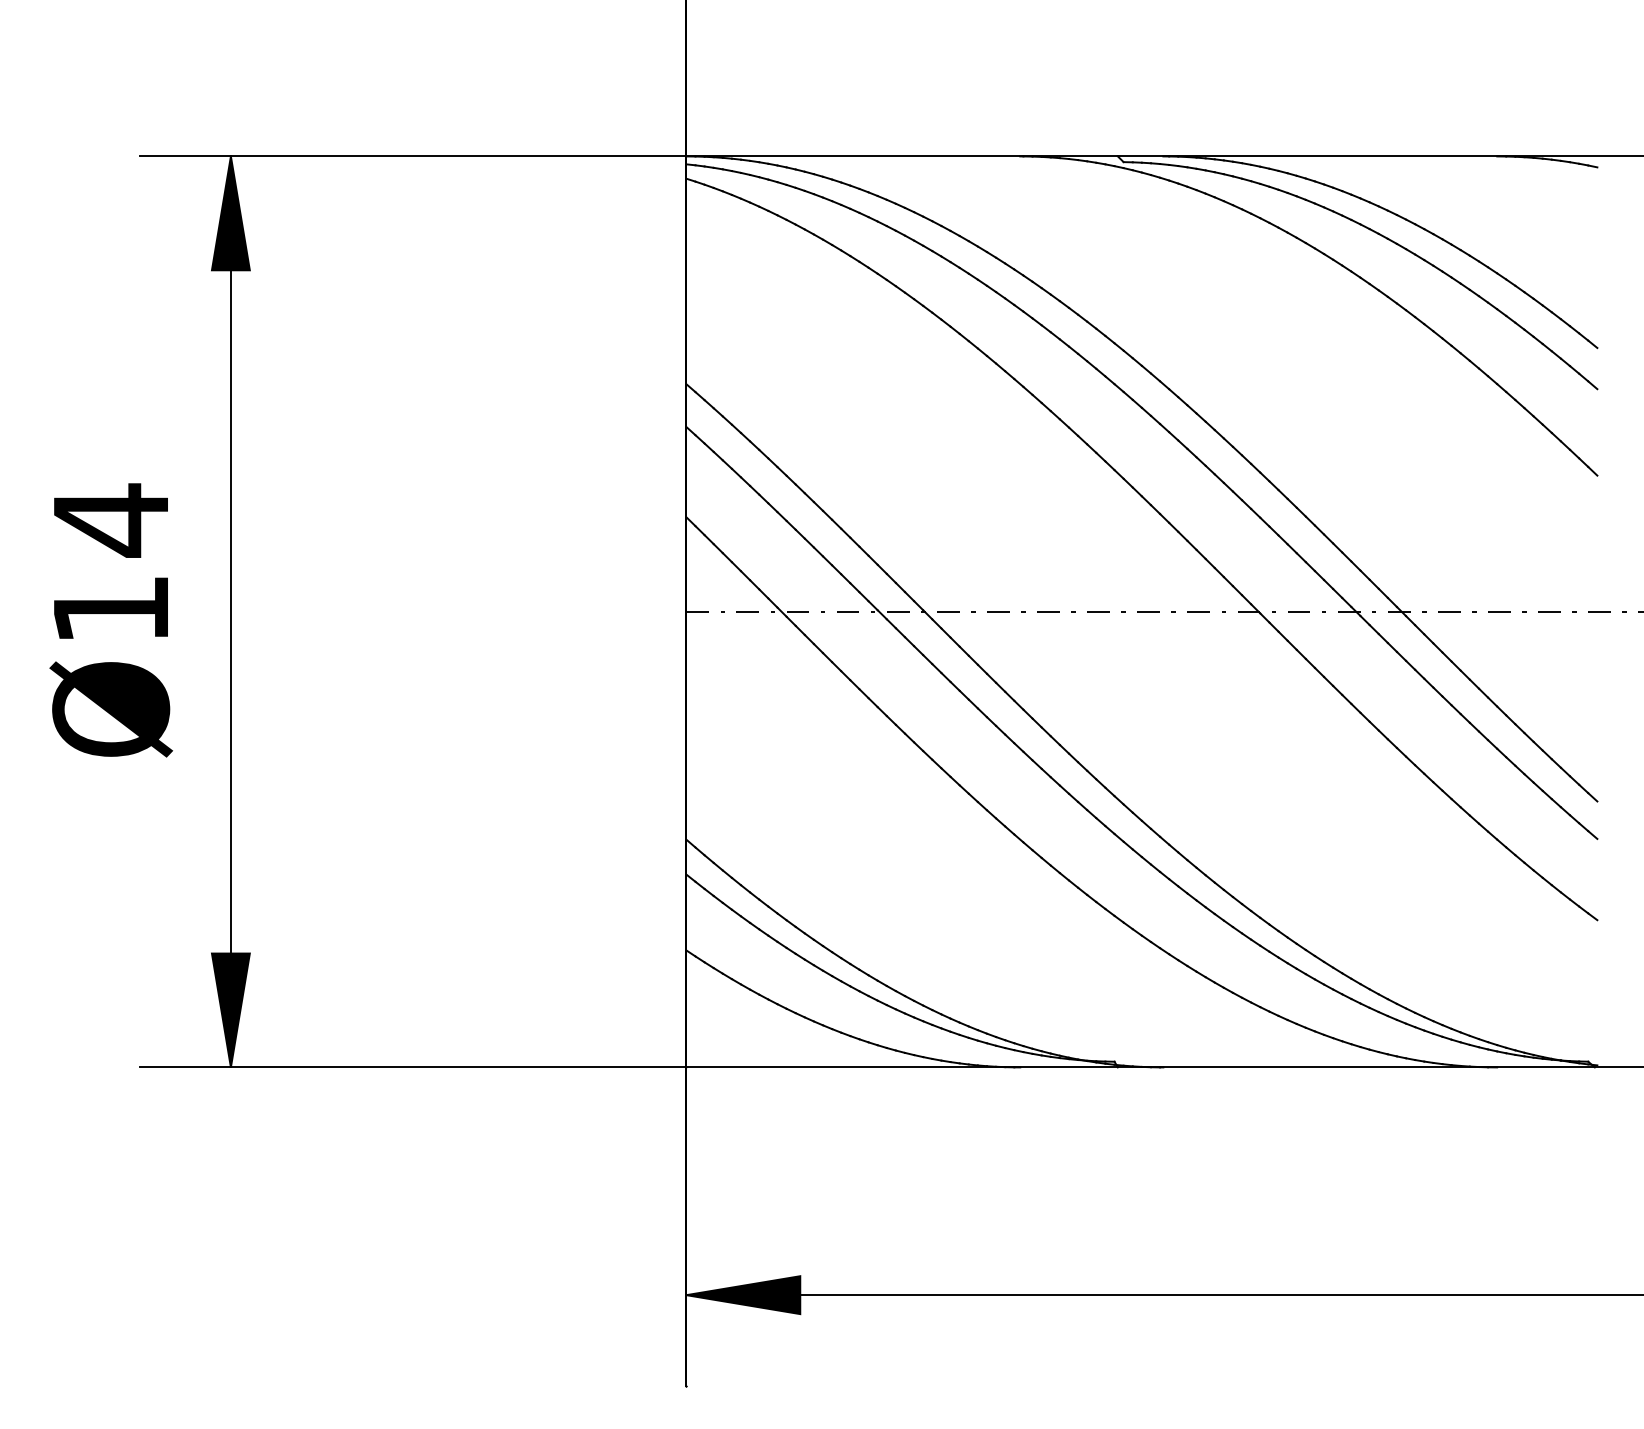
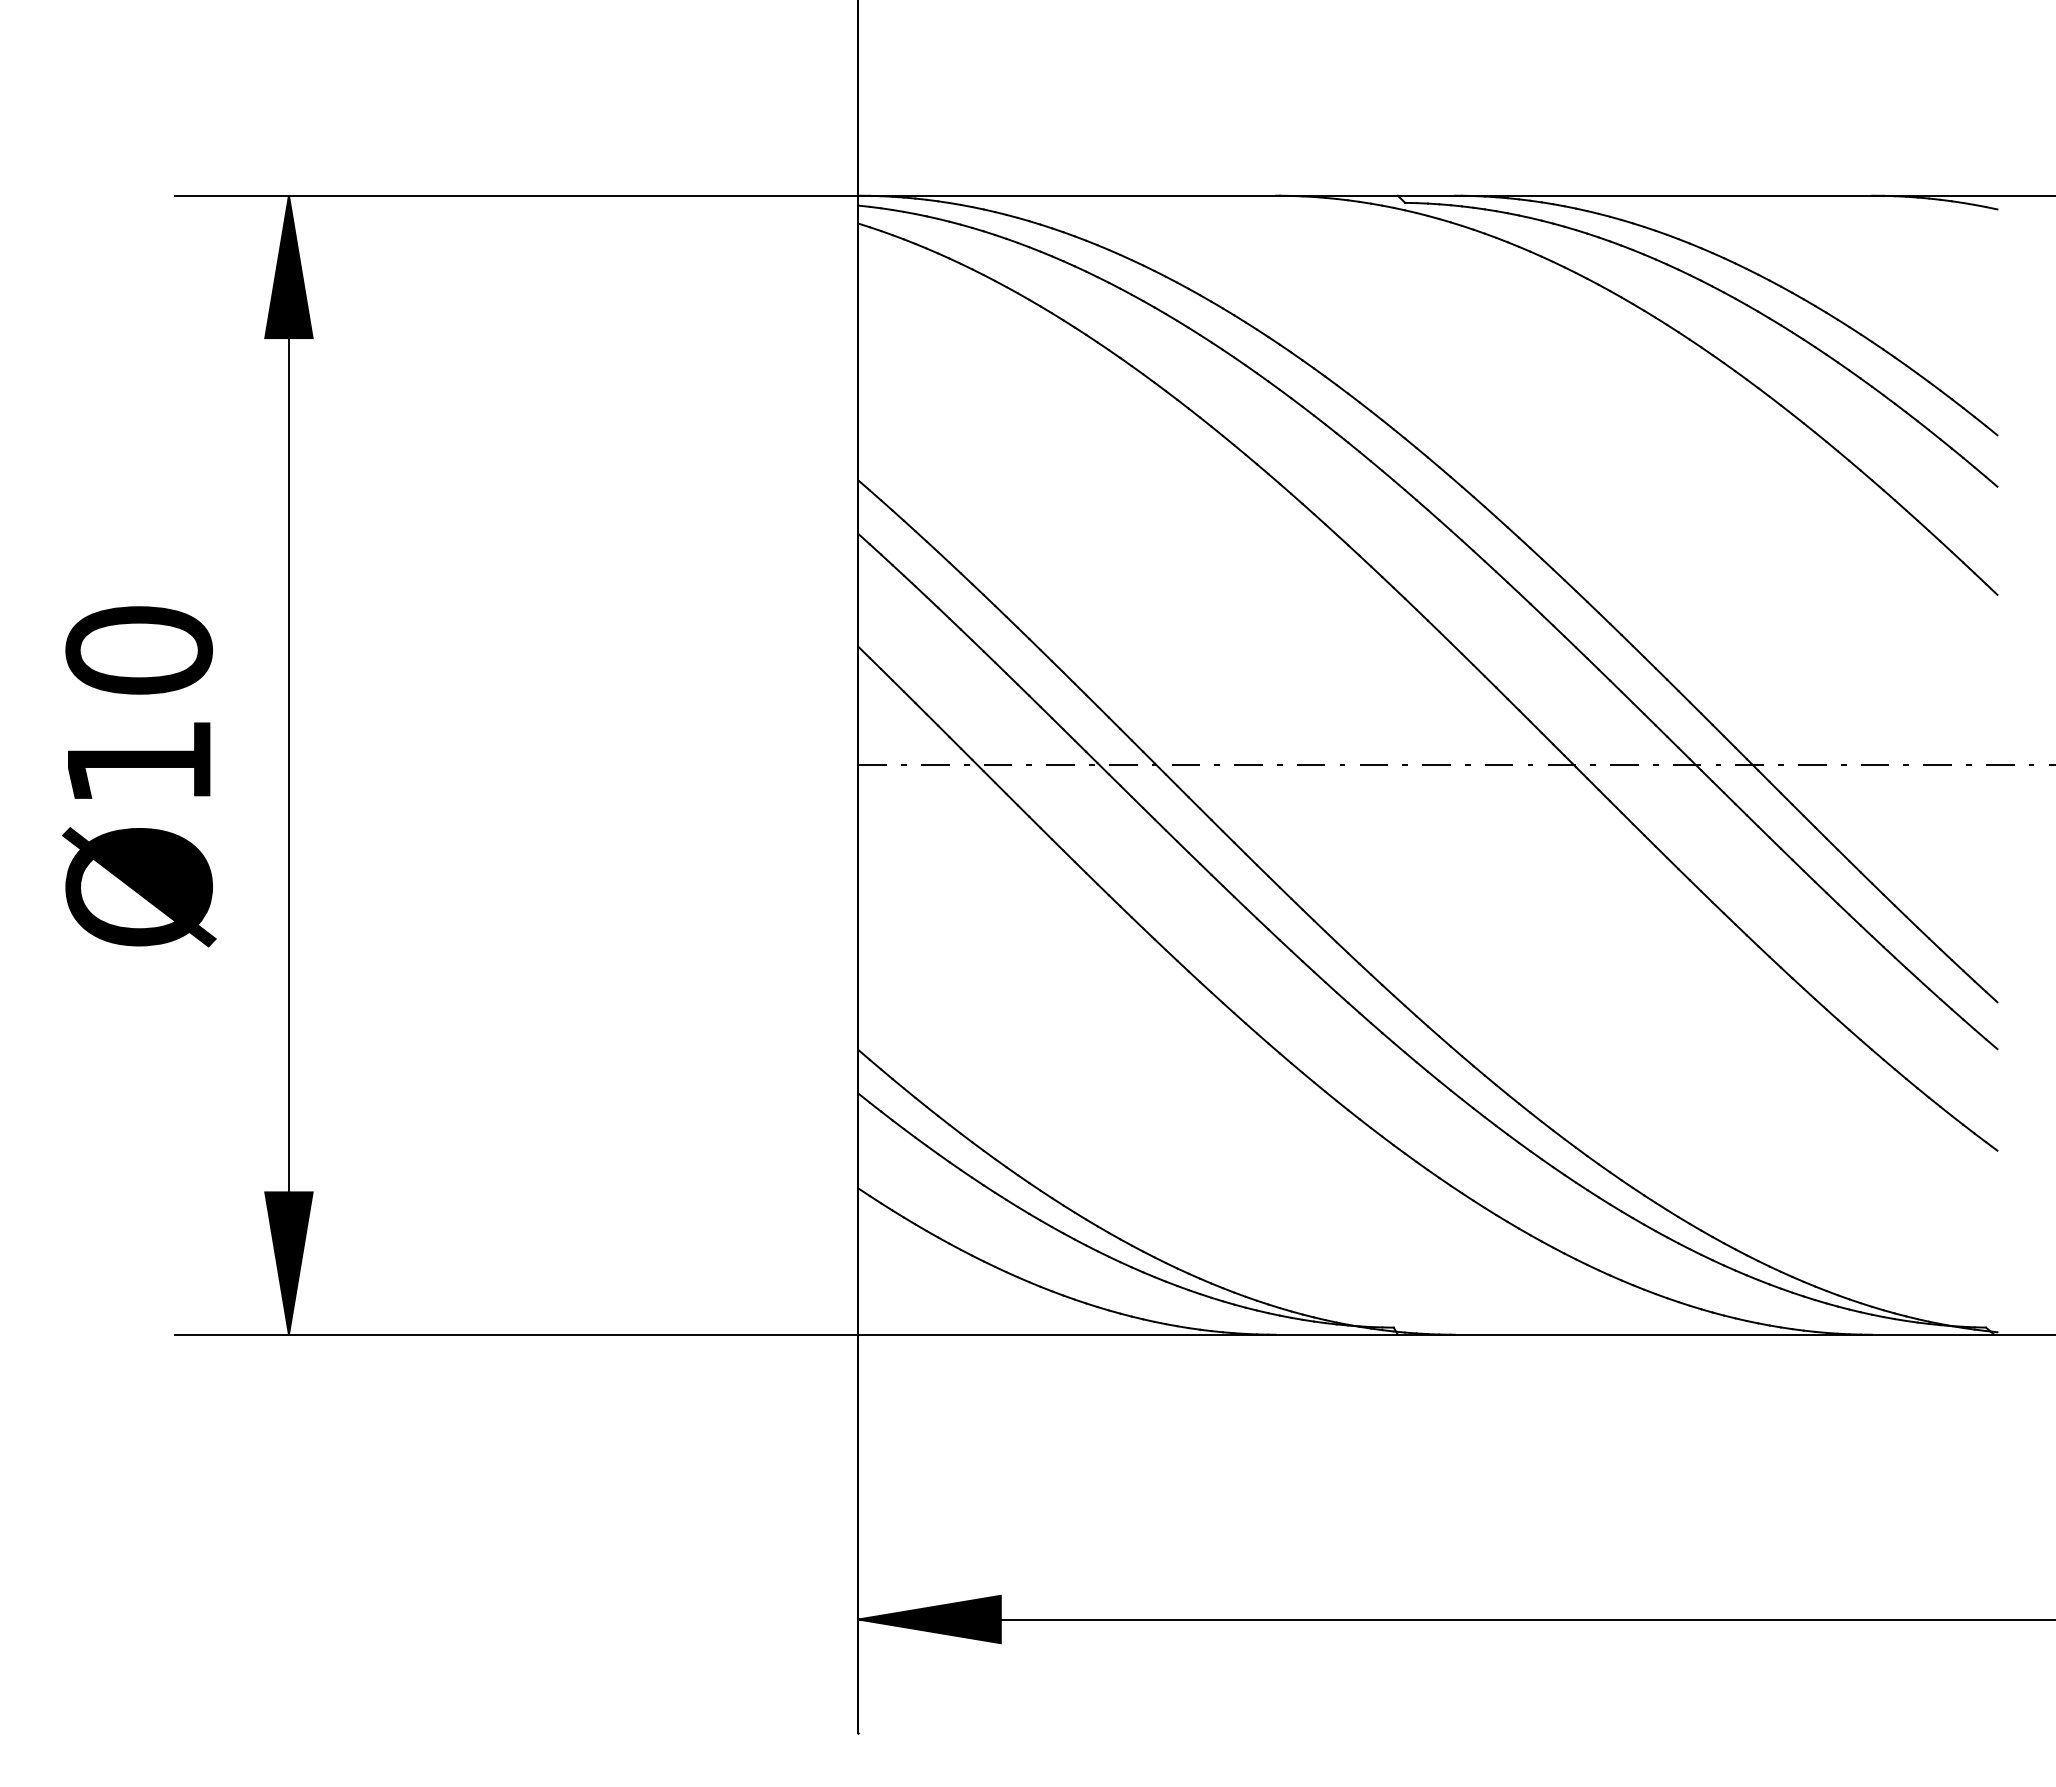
text: (111, 520) -> (139, 650), Ø14 -> Ø10

